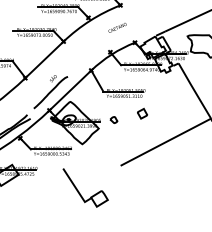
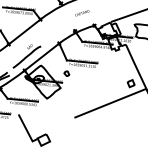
part: (142, 113) -> (131, 83), moved
part: (113, 119) -> (66, 73), moved
part: (79, 191) -> (29, 133), moved

